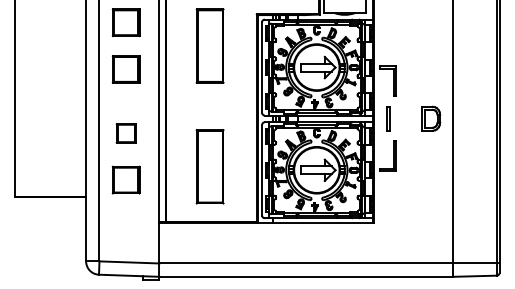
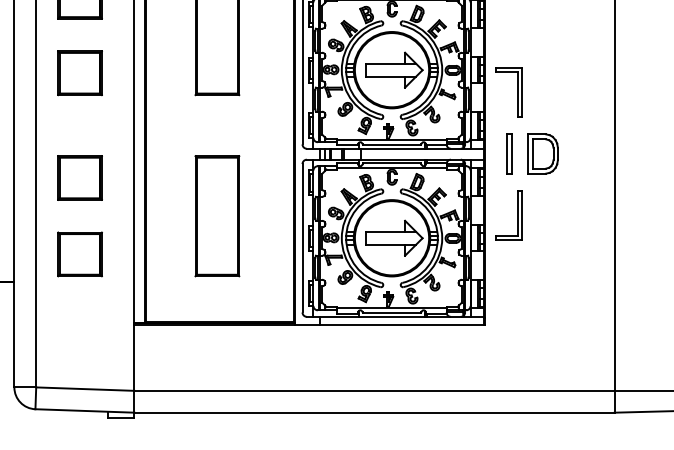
part: (431, 118) -> (543, 153), moved
part: (125, 133) -> (78, 178), size x1.43
part: (209, 166) -> (216, 215), moved

